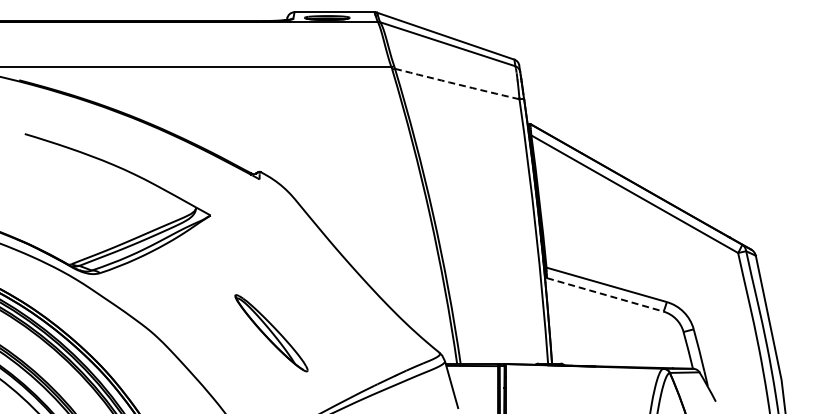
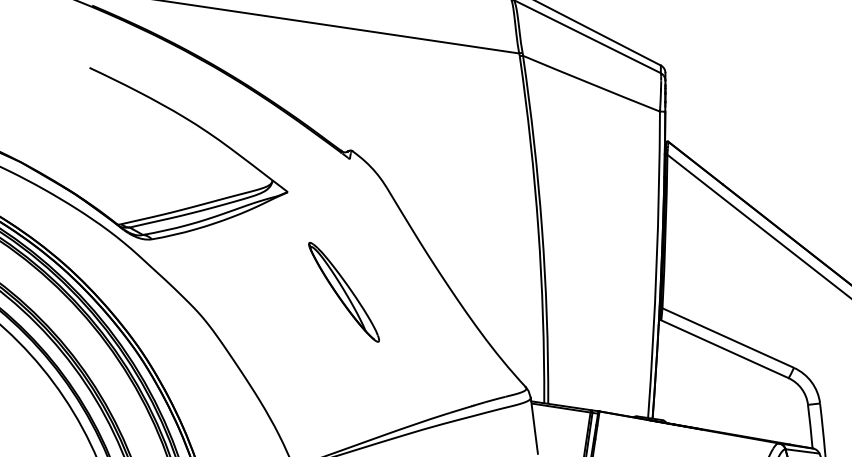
arc: (457, 84) -> (591, 84), dashed -> solid
line: (605, 294) -> (725, 348), dashed -> solid
part: (271, 333) -> (344, 292), moved

